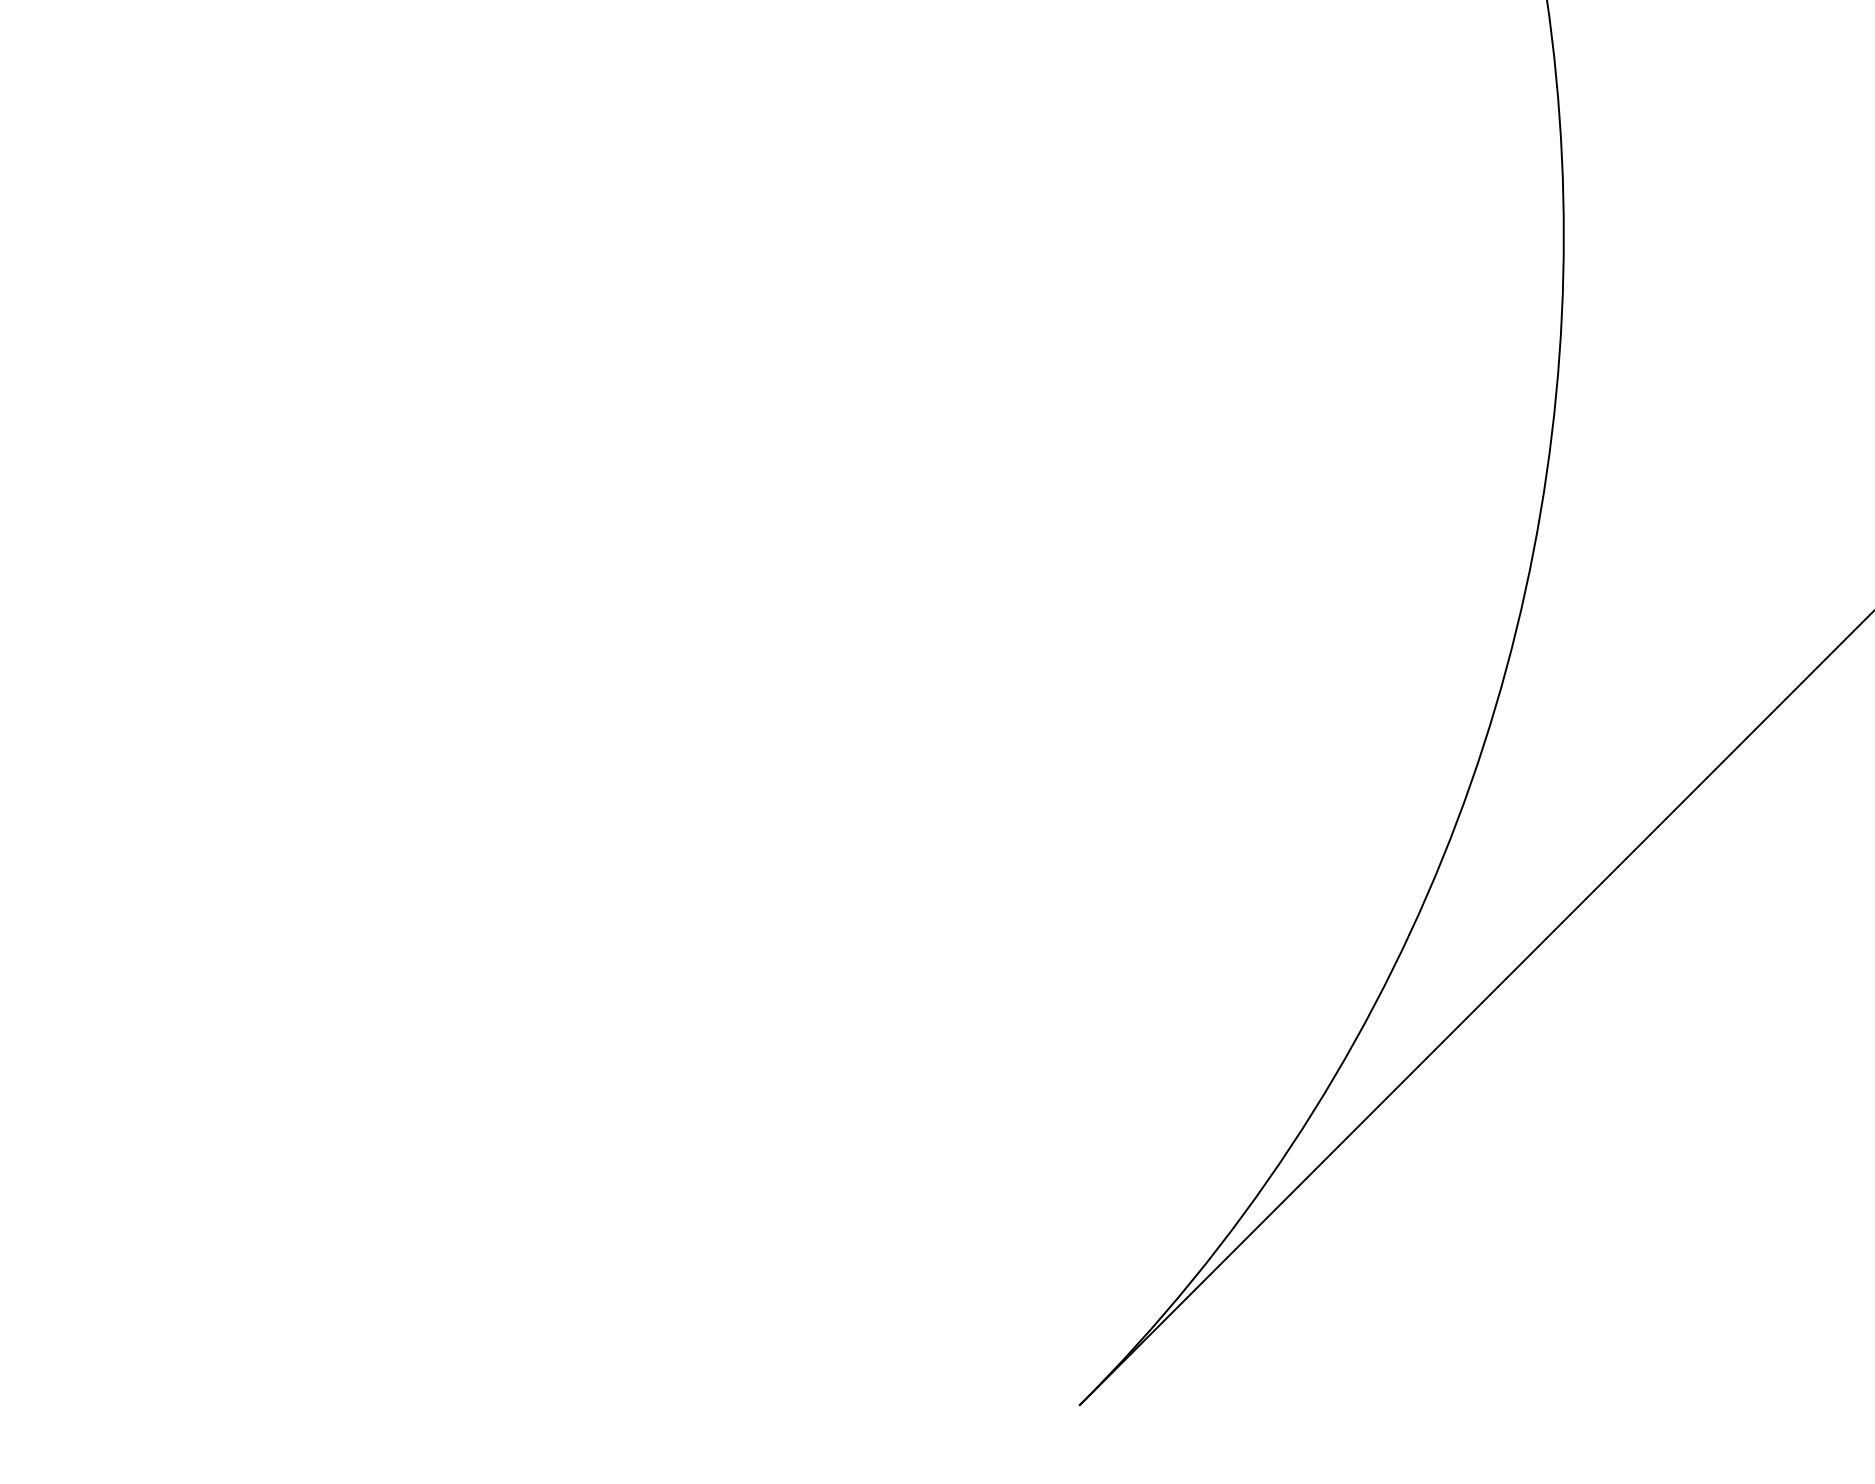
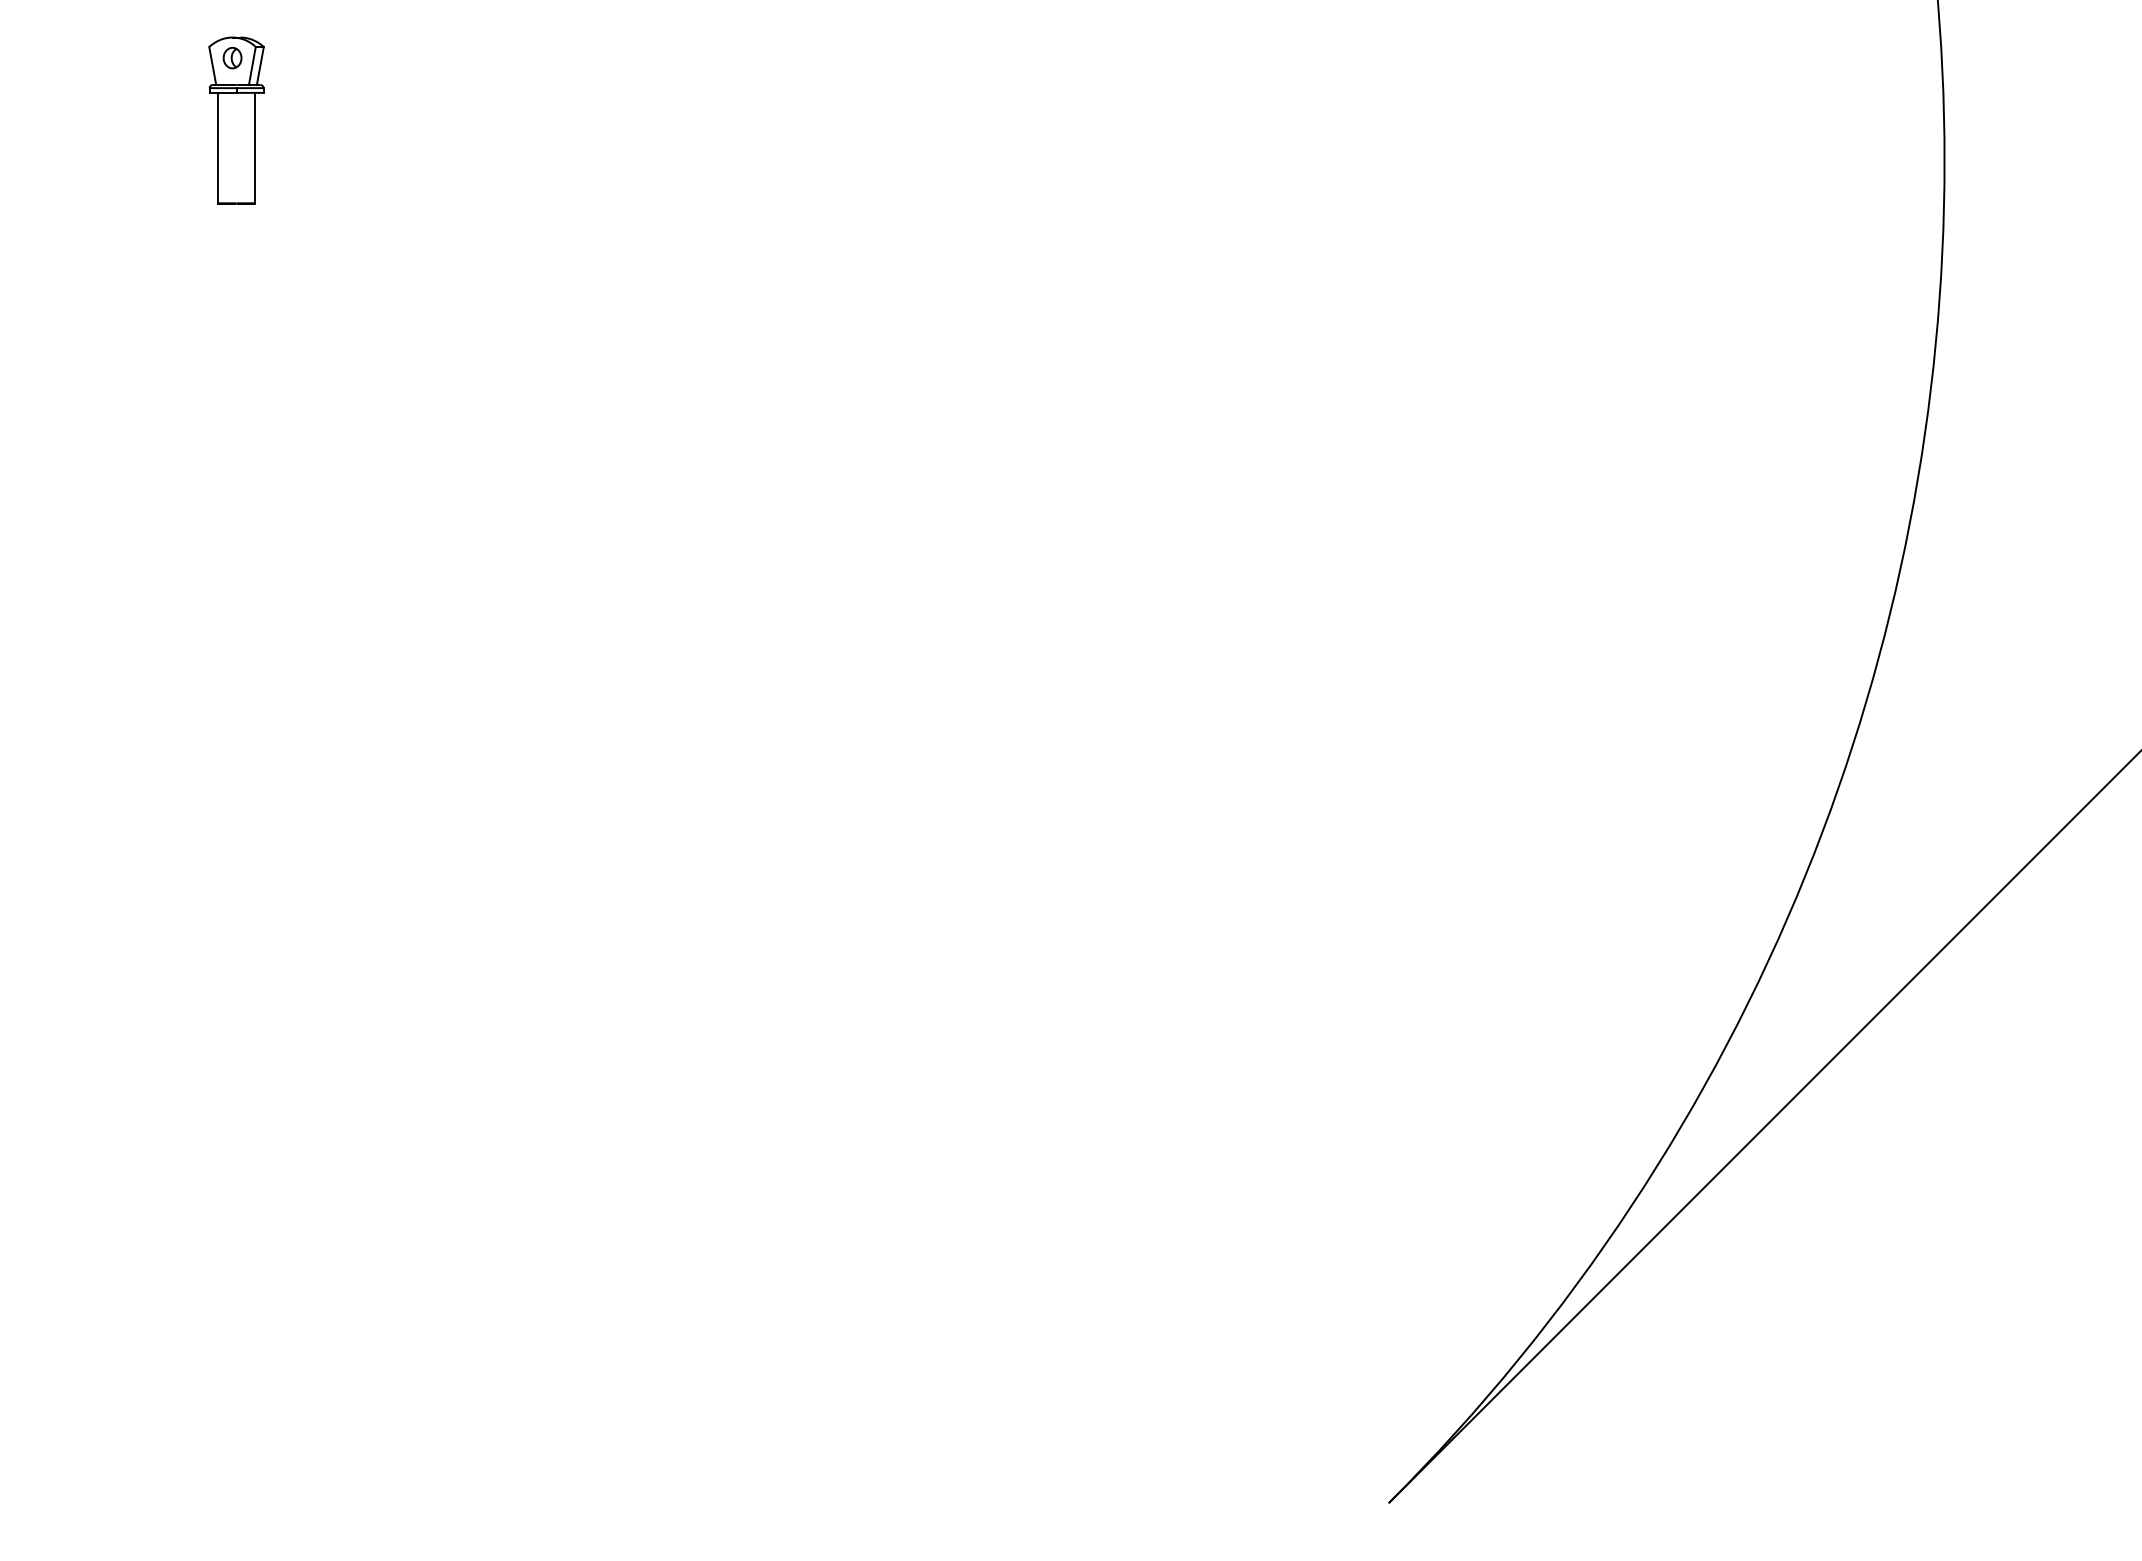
part: (74, 200) -> (236, 120), added

